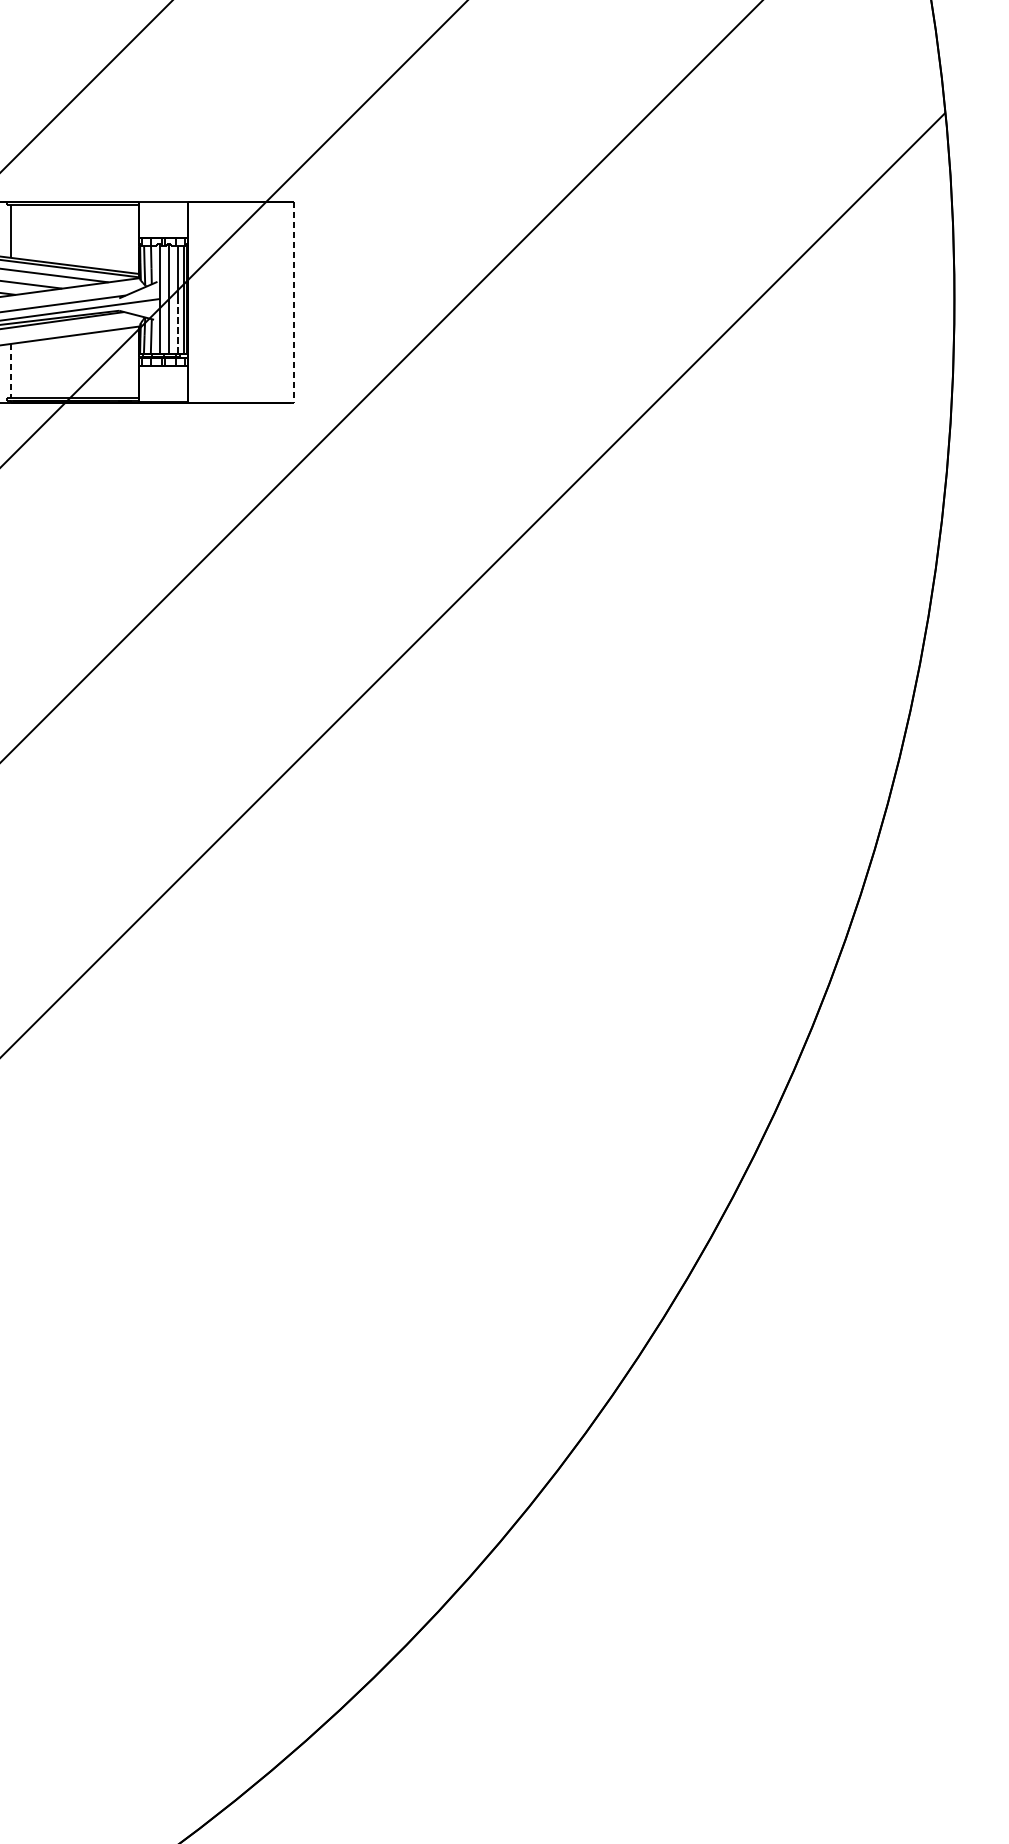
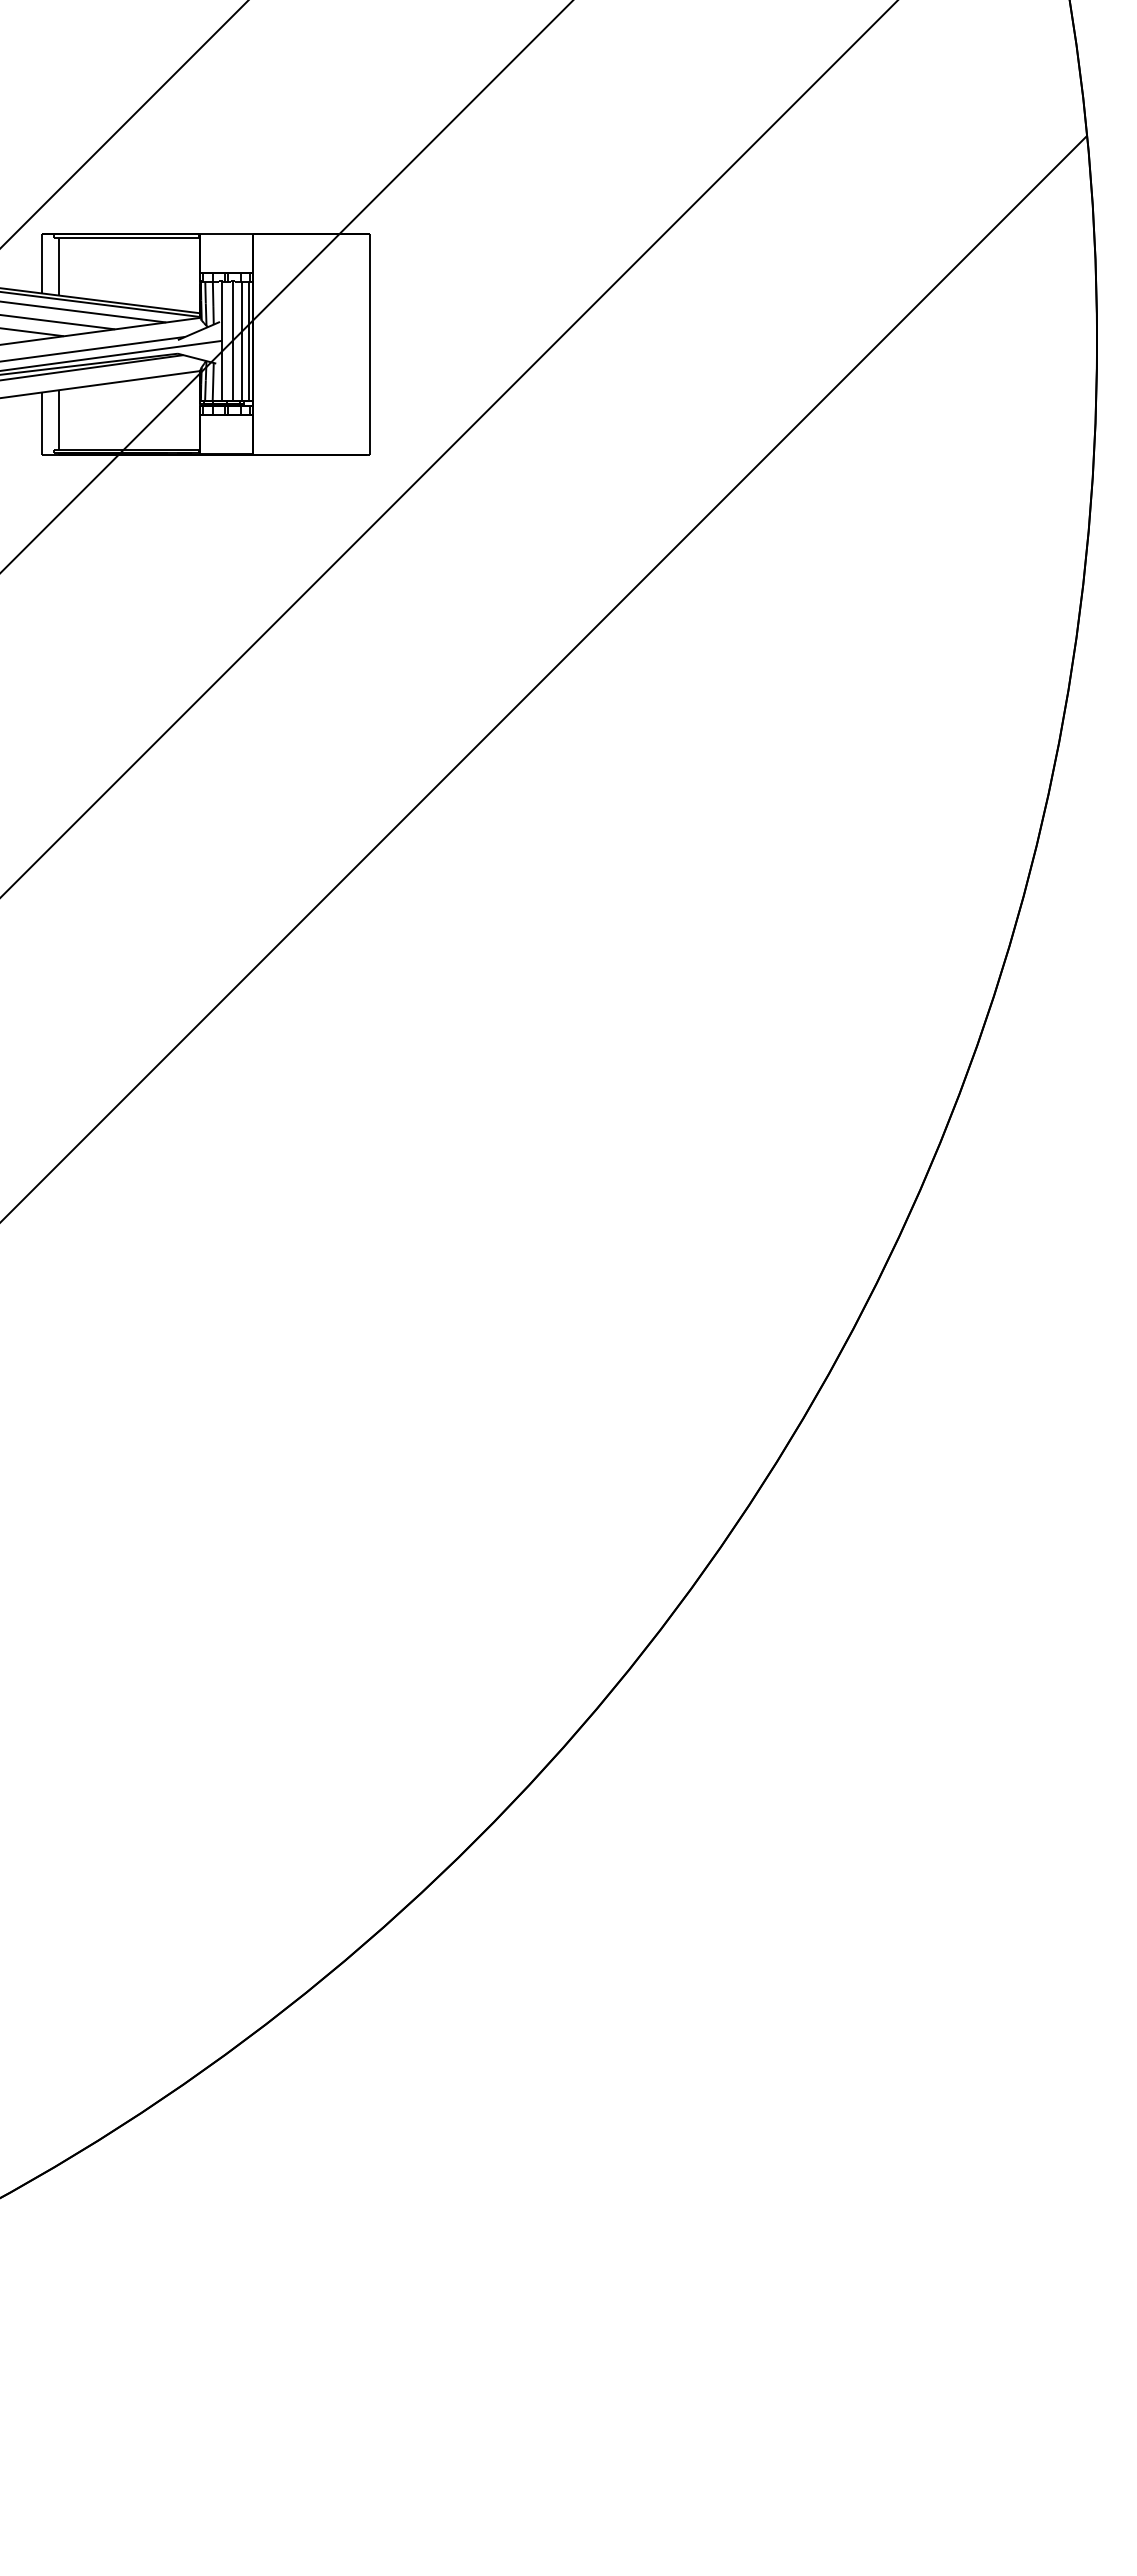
line: (294, 302) -> (370, 344), dashed -> solid
line: (177, 326) -> (242, 370), dashed -> solid
line: (10, 371) -> (58, 420), dashed -> solid

